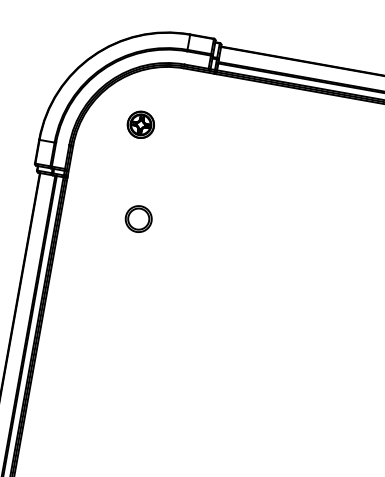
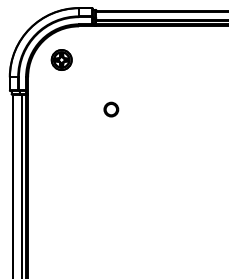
part: (140, 123) -> (61, 59), size x1.43
part: (139, 218) -> (111, 109), moved

